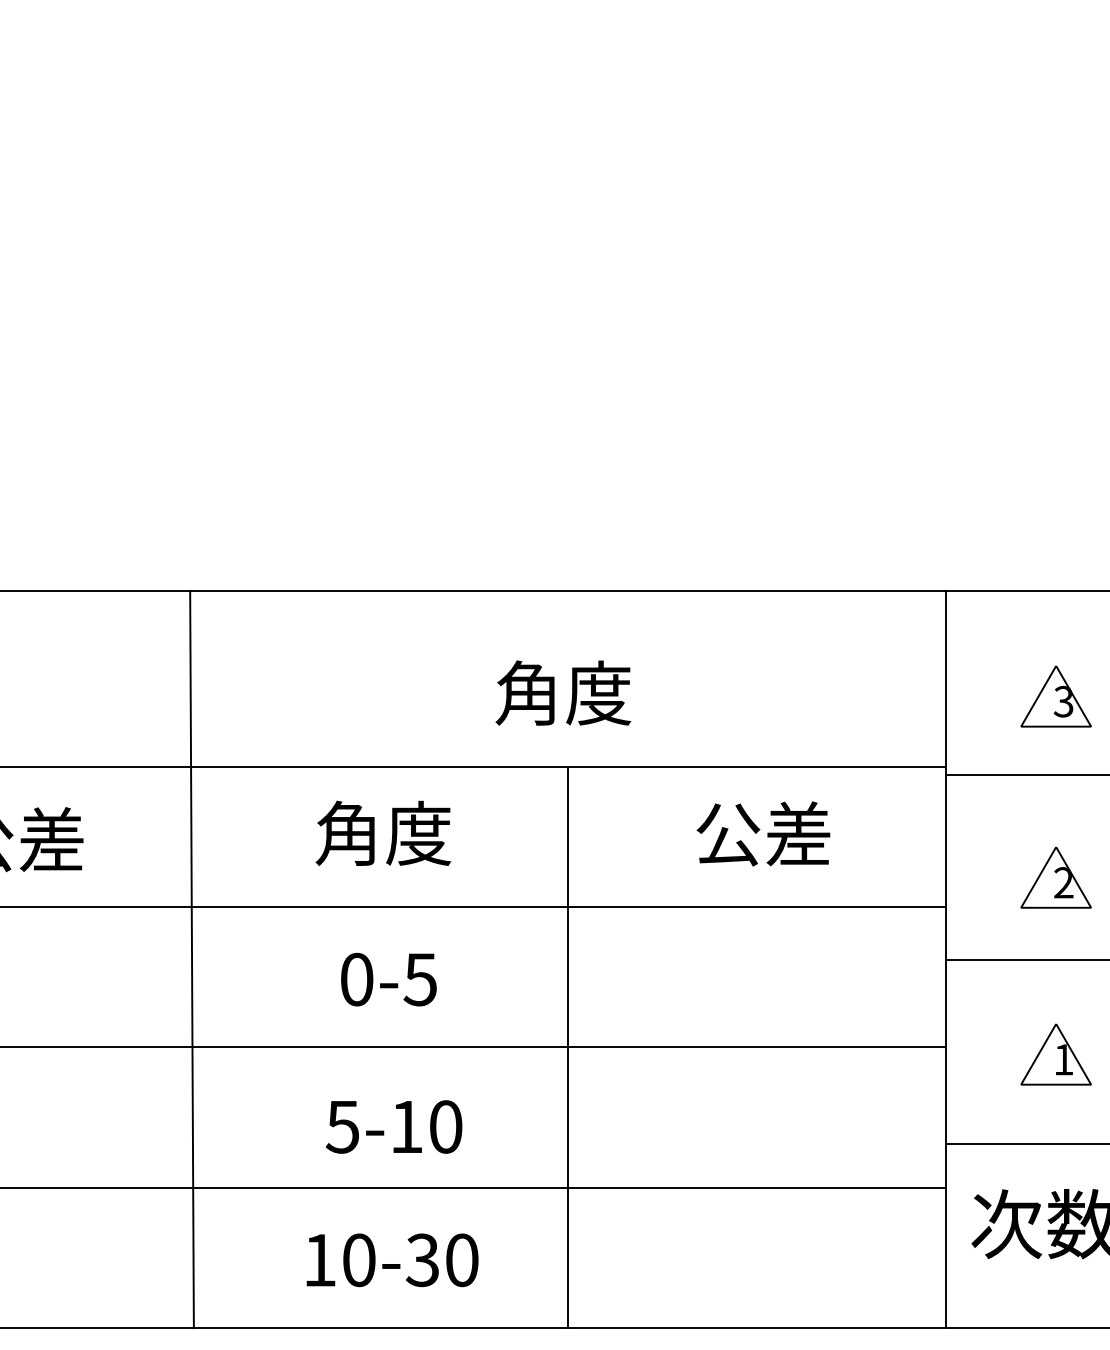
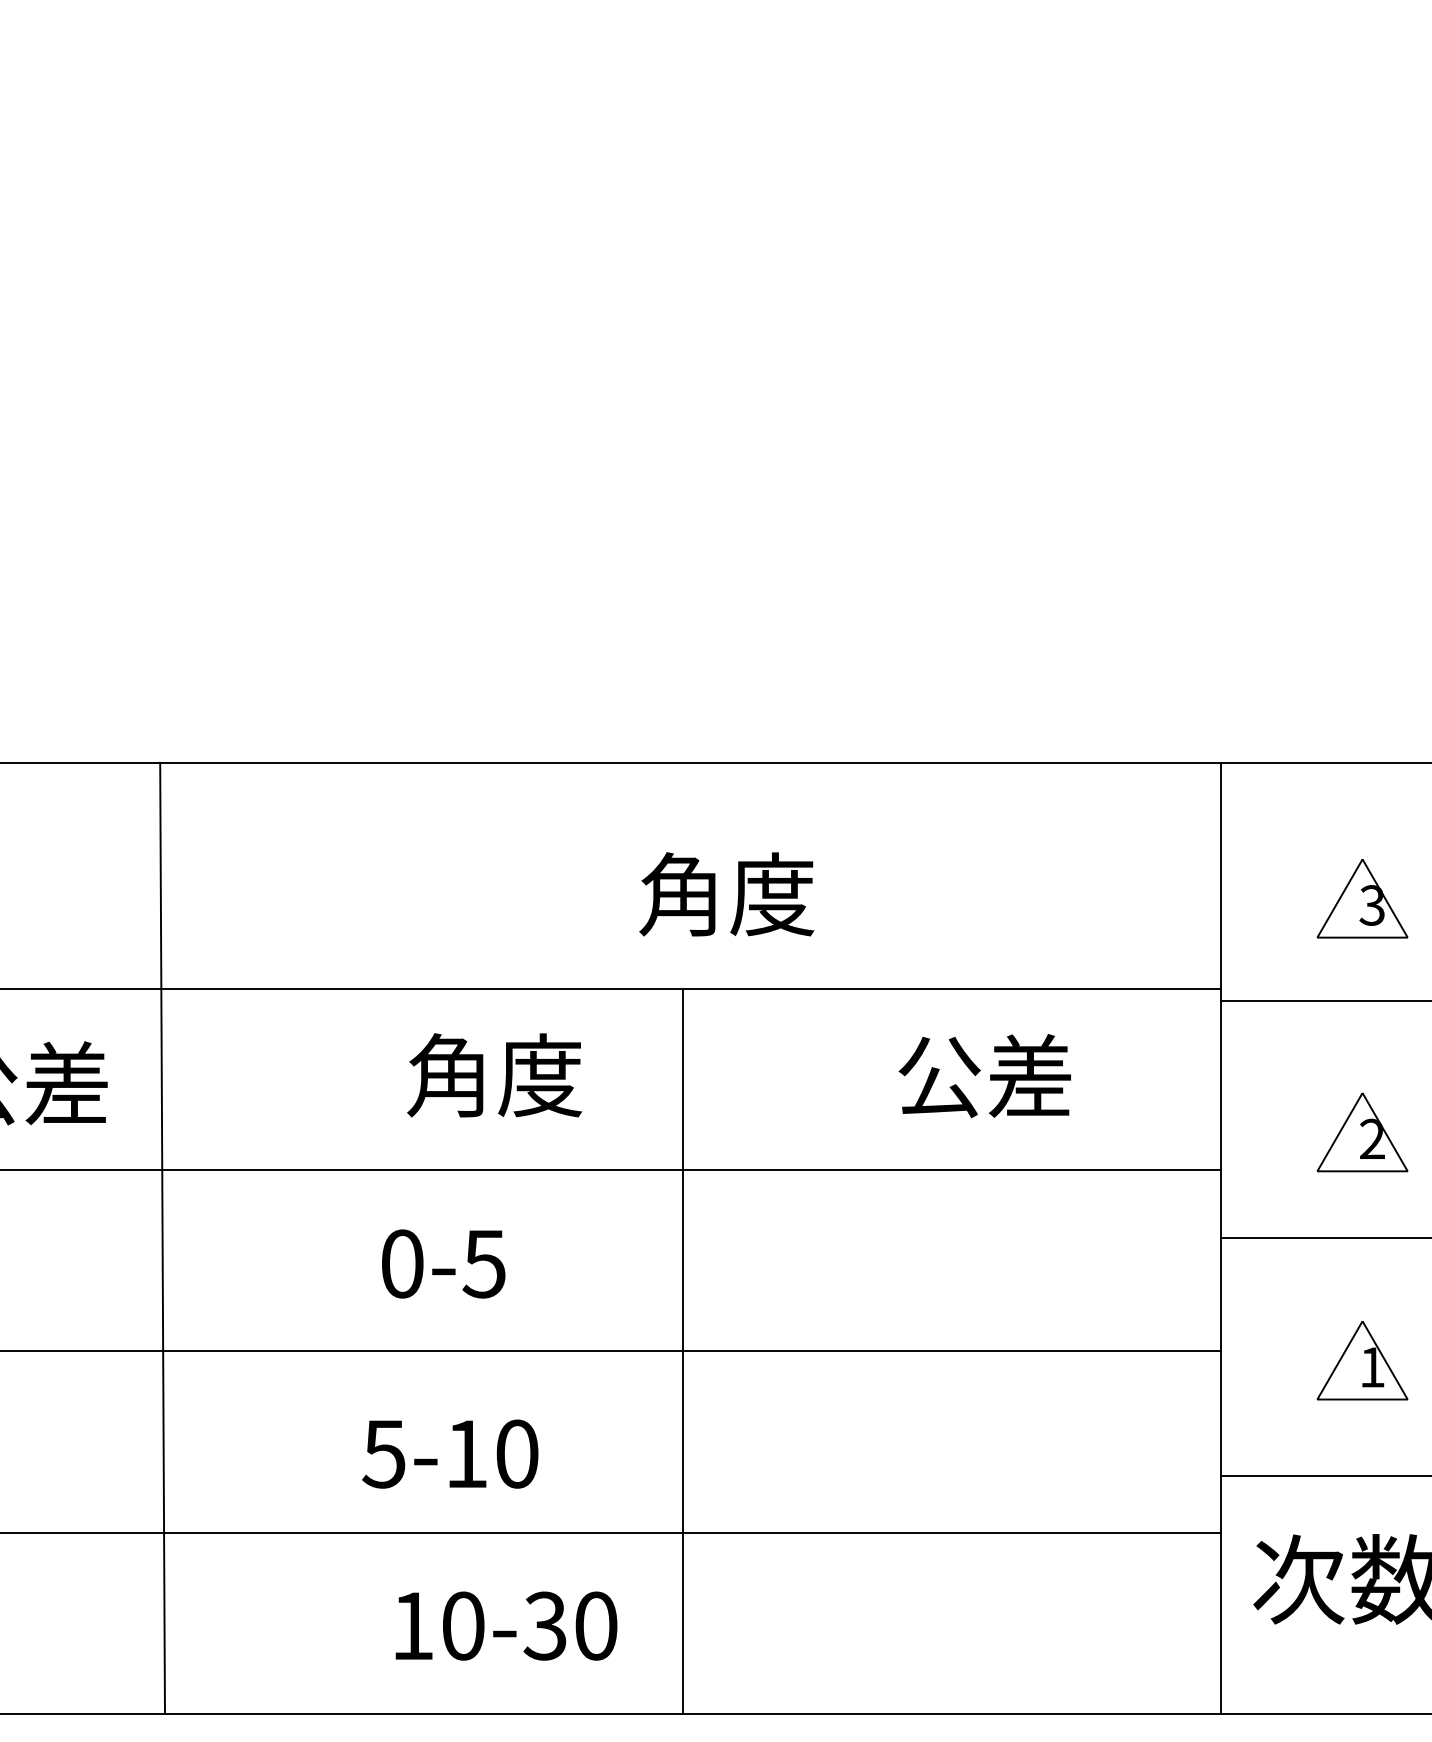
line: (191, 959) -> (161, 1238), moved
text: (388, 979) -> (443, 1263), moved
line: (568, 1047) -> (683, 1351), moved
text: (393, 1126) -> (449, 1453), moved

